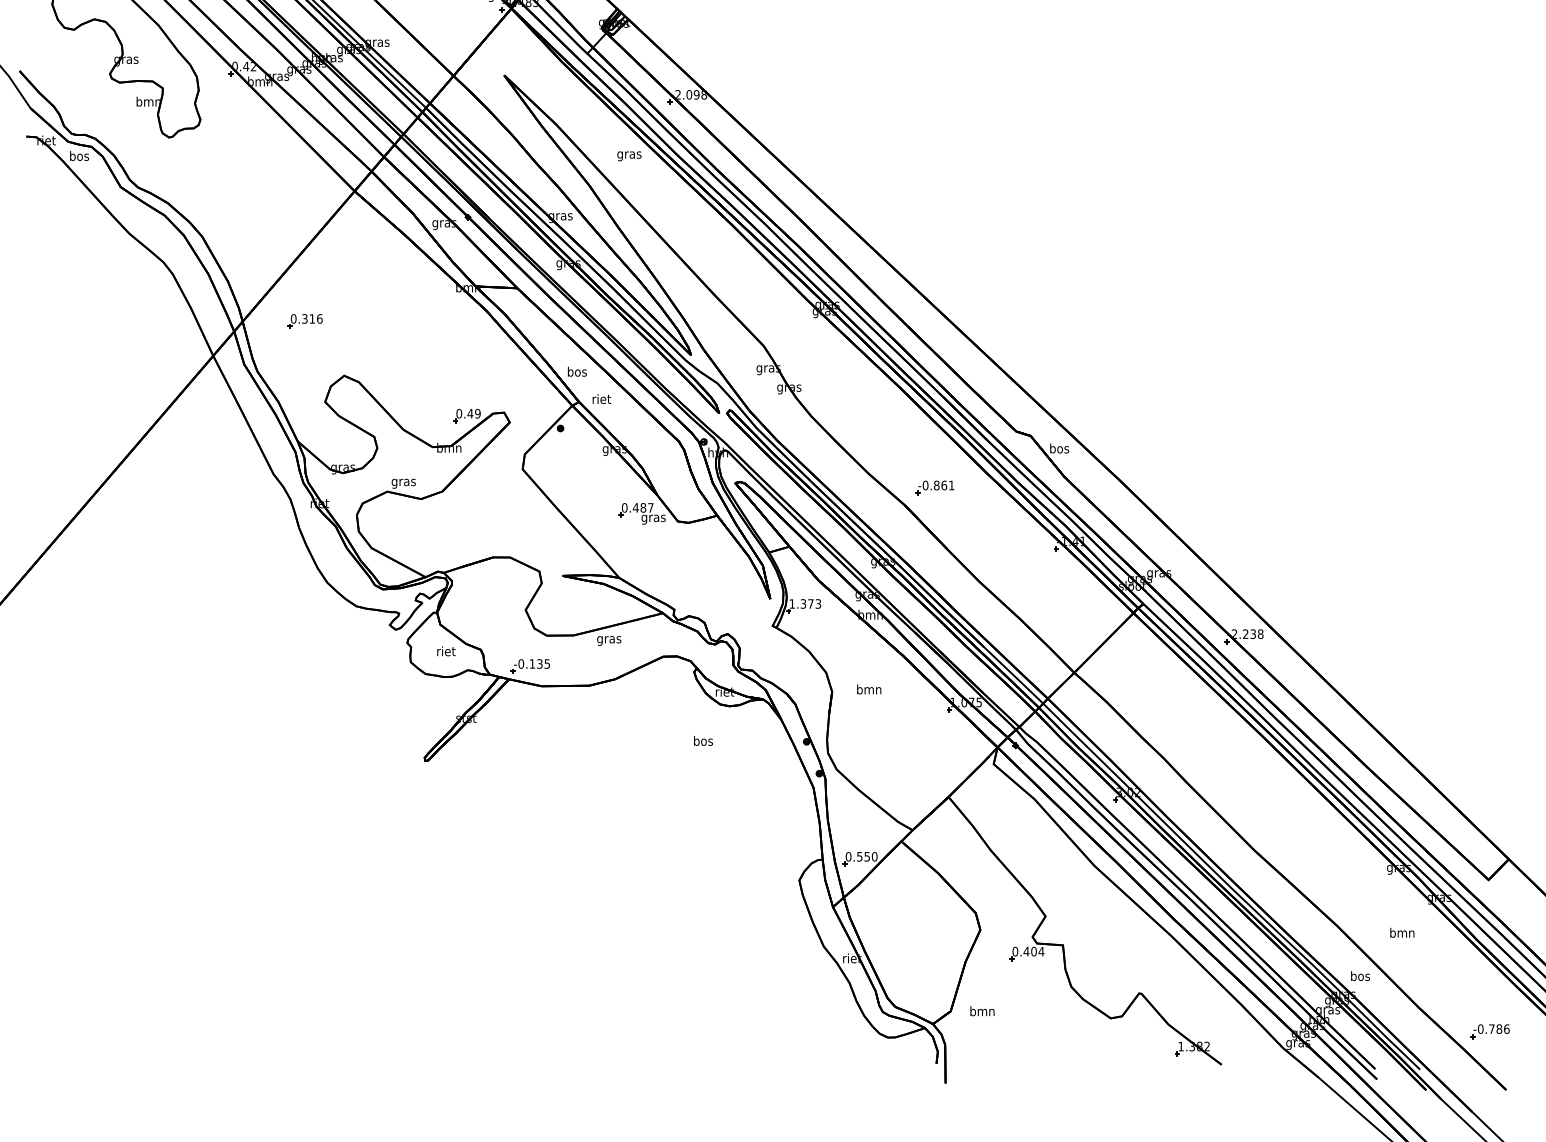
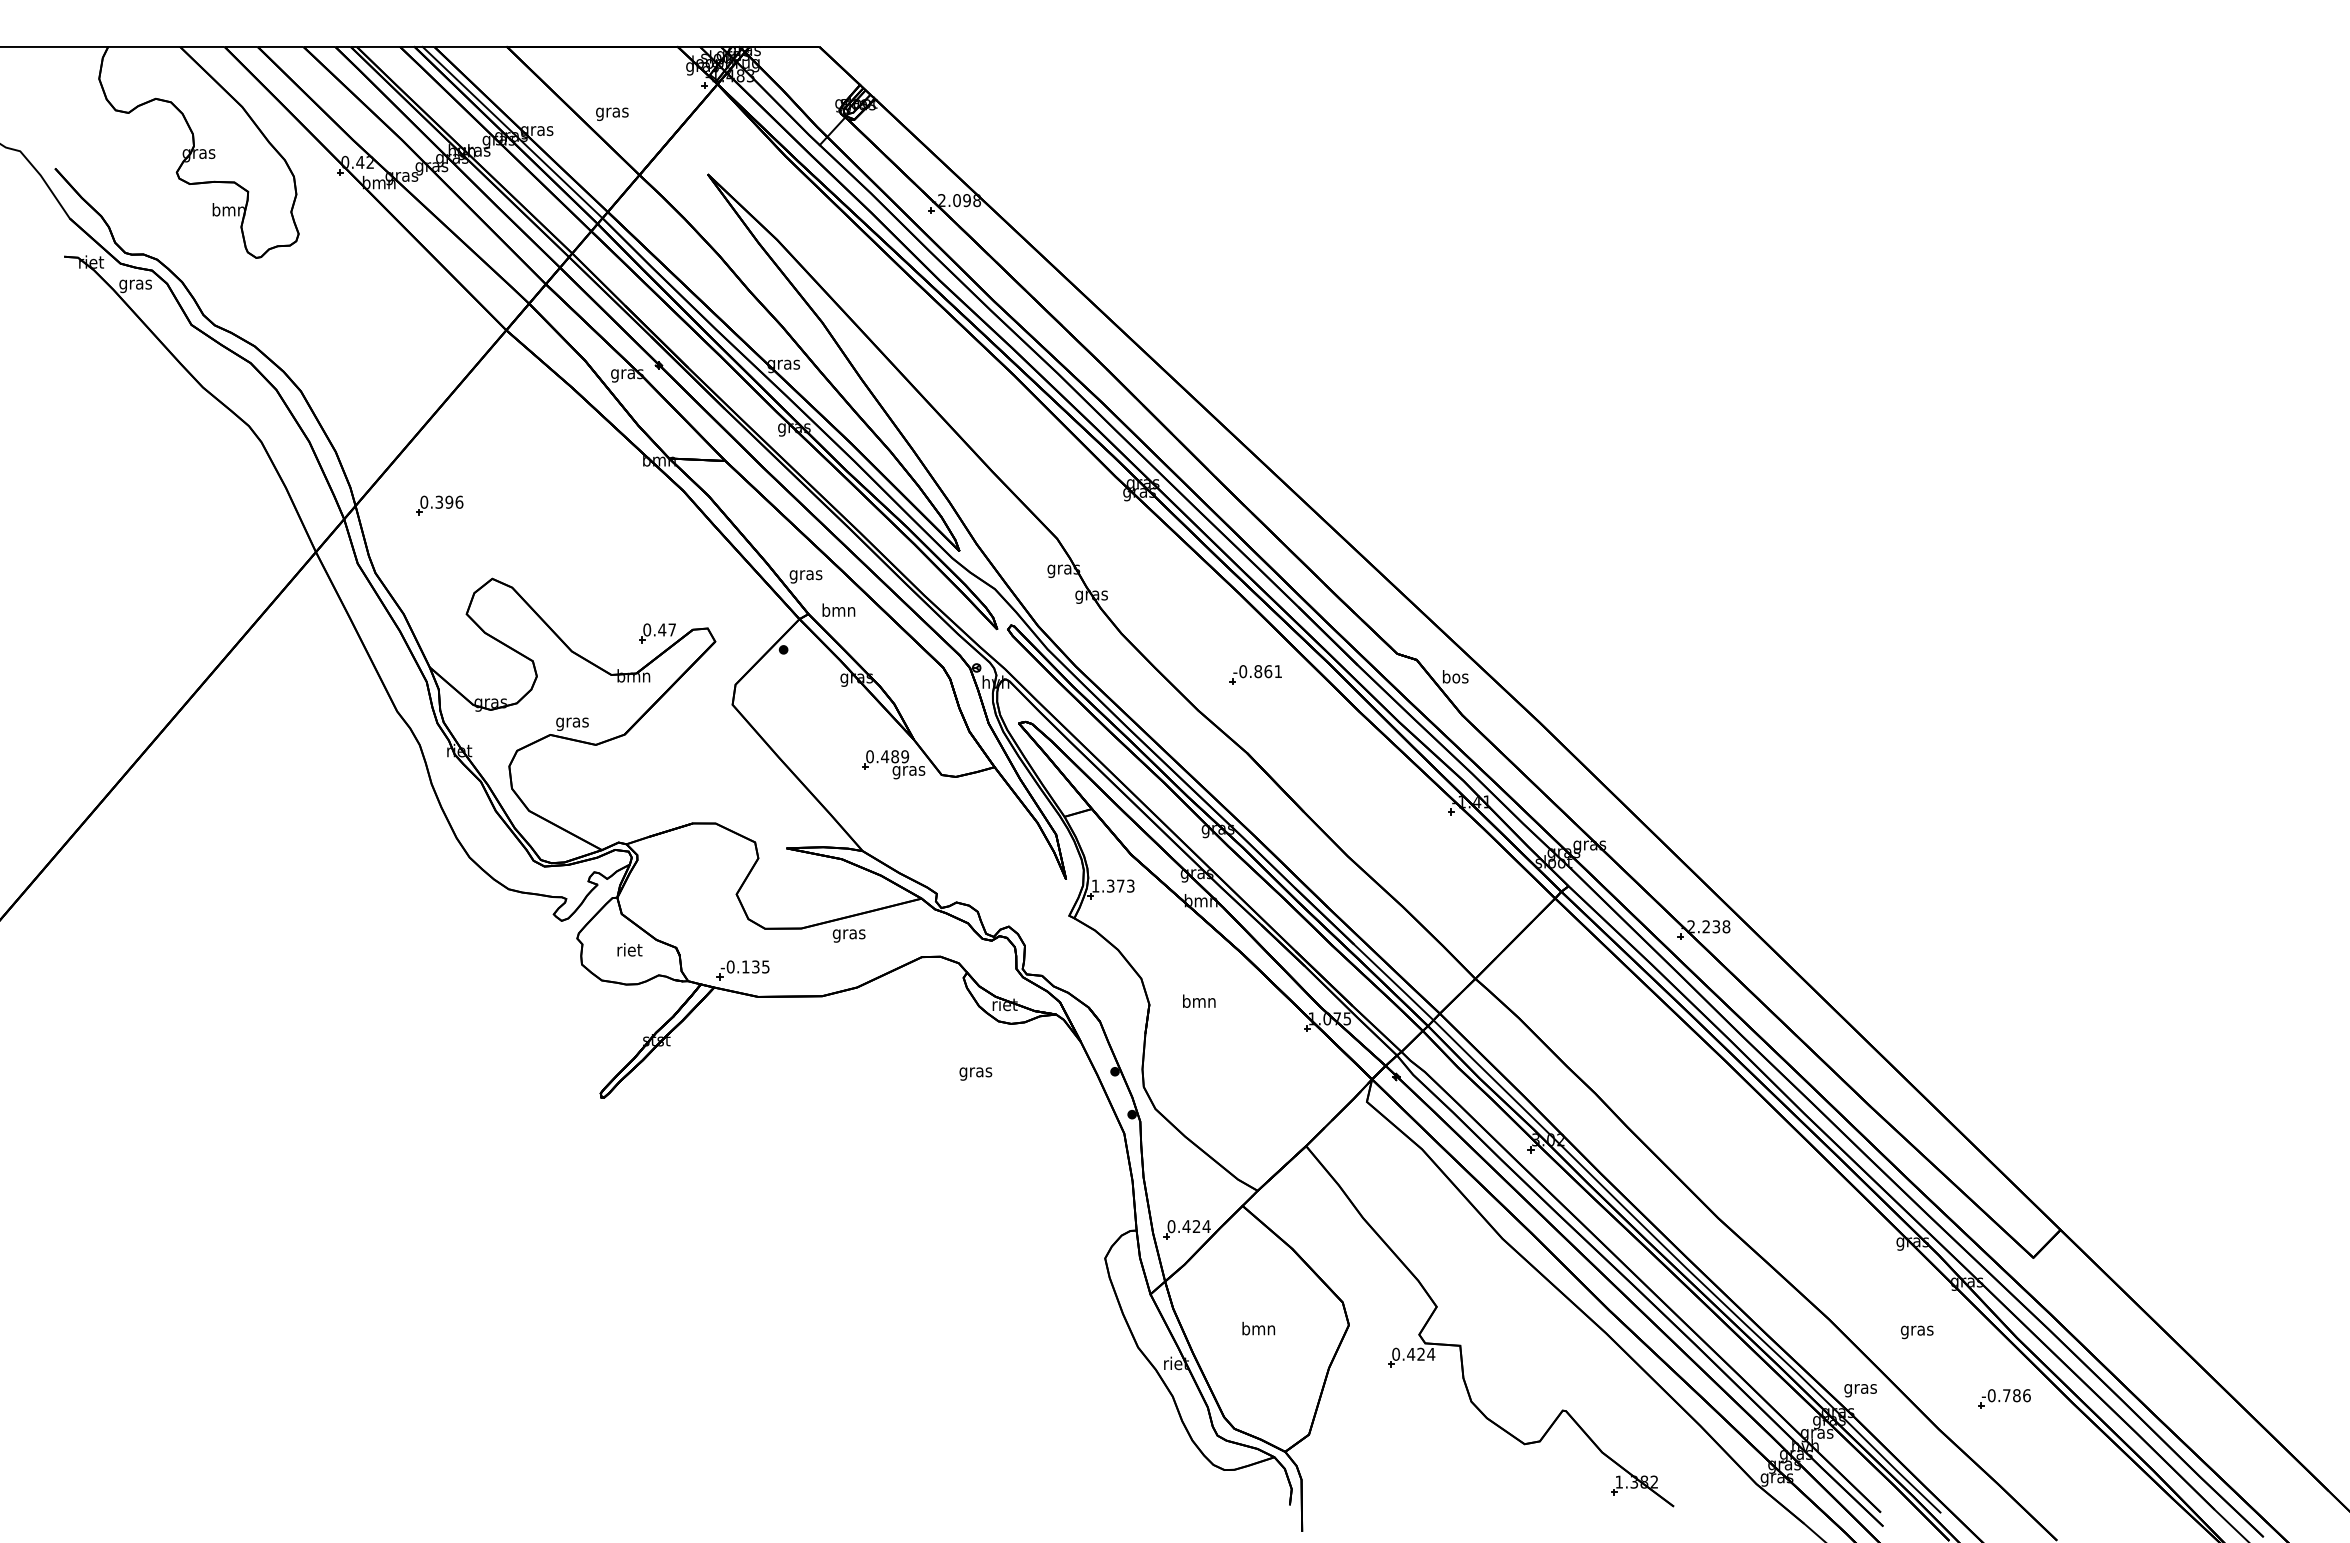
text: (629, 155) -> (612, 113), moved
text: (79, 157) -> (135, 284), bos -> gras
text: (312, 318) -> (449, 501), 0.316 -> 0.396
text: (576, 372) -> (805, 574), bos -> gras
text: (601, 398) -> (838, 609), riet -> bmn
text: (478, 413) -> (672, 629), 0.49 -> 0.47
part: (934, 487) -> (1255, 674), moved
text: (651, 507) -> (905, 756), 0.487 -> 0.489
text: (703, 741) -> (975, 1071), bos -> gras
text: (867, 856) -> (1196, 1226), 0.550 -> 0.424
text: (1402, 933) -> (1917, 1330), bmn -> gras
text: (1034, 951) -> (1421, 1353), 0.404 -> 0.424
text: (1360, 977) -> (1860, 1388), bos -> gras
text: (982, 1011) -> (1258, 1328), moved
part: (1490, 1031) -> (2004, 1398), moved

